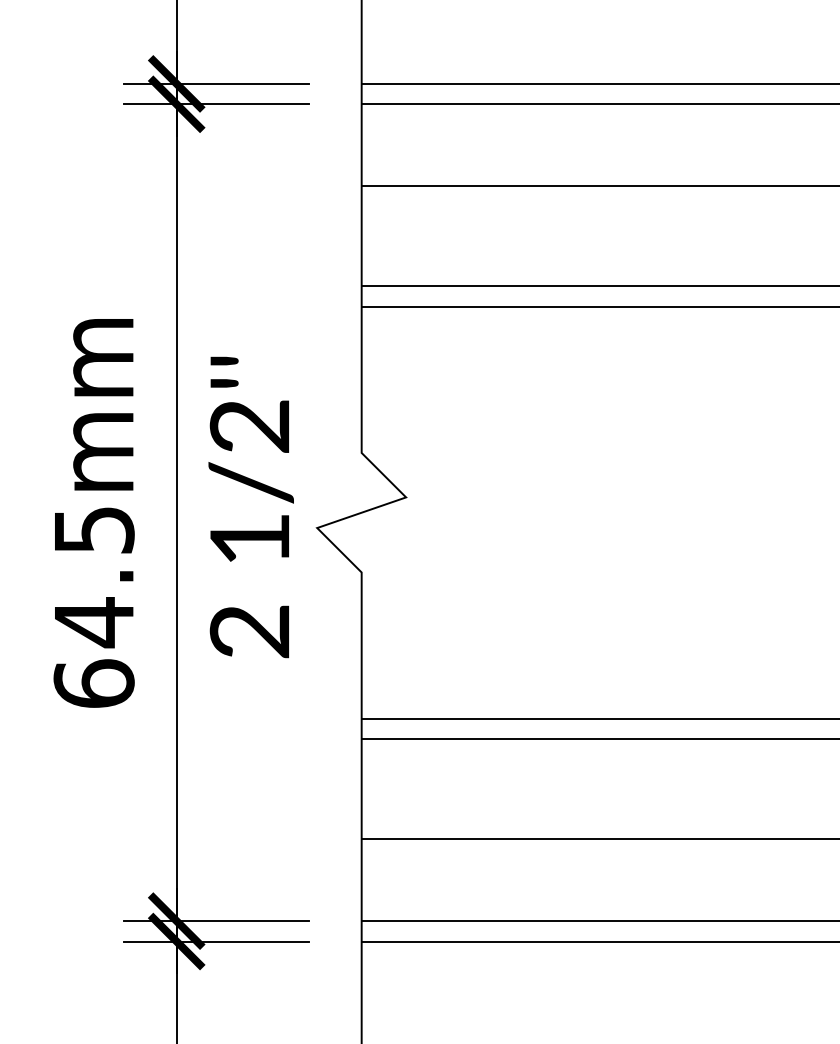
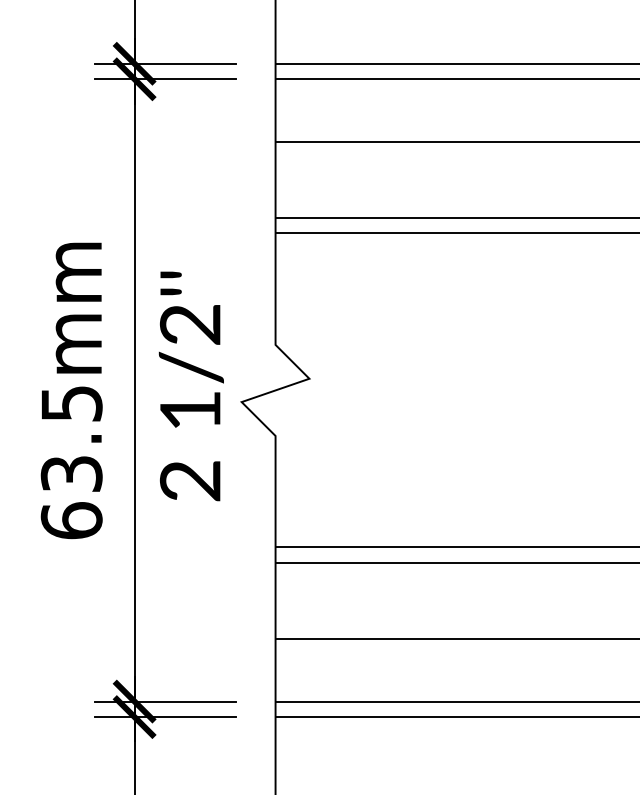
text: (93, 621) -> (71, 473), 64.5mm -> 63.5mm

